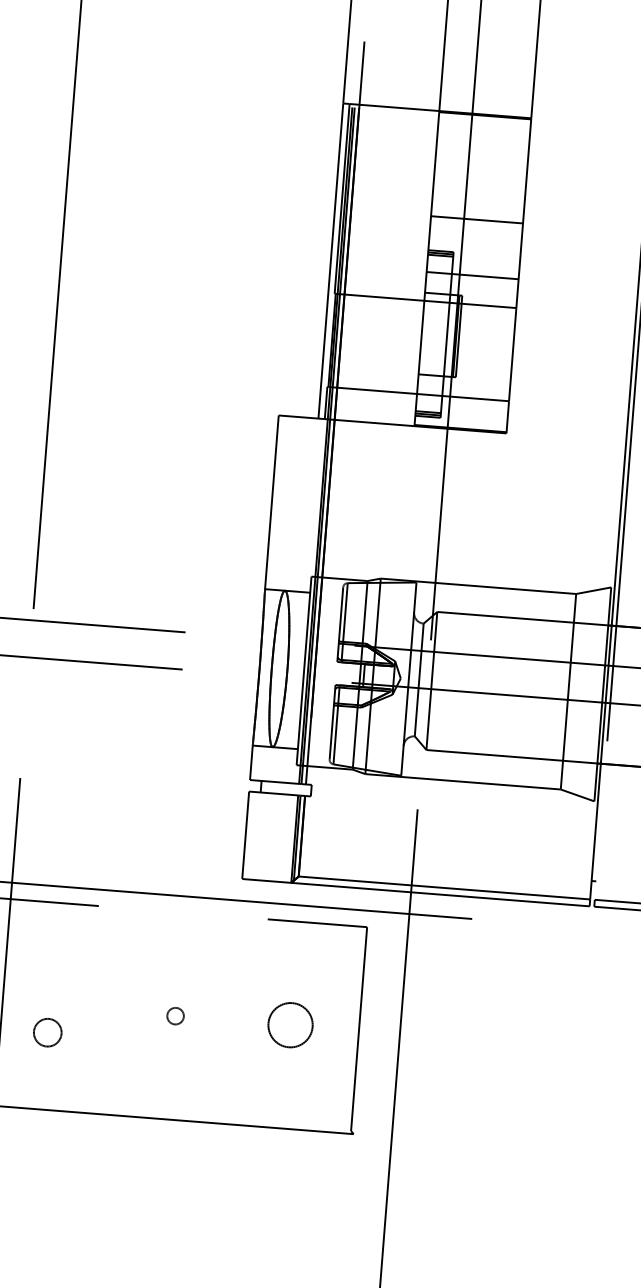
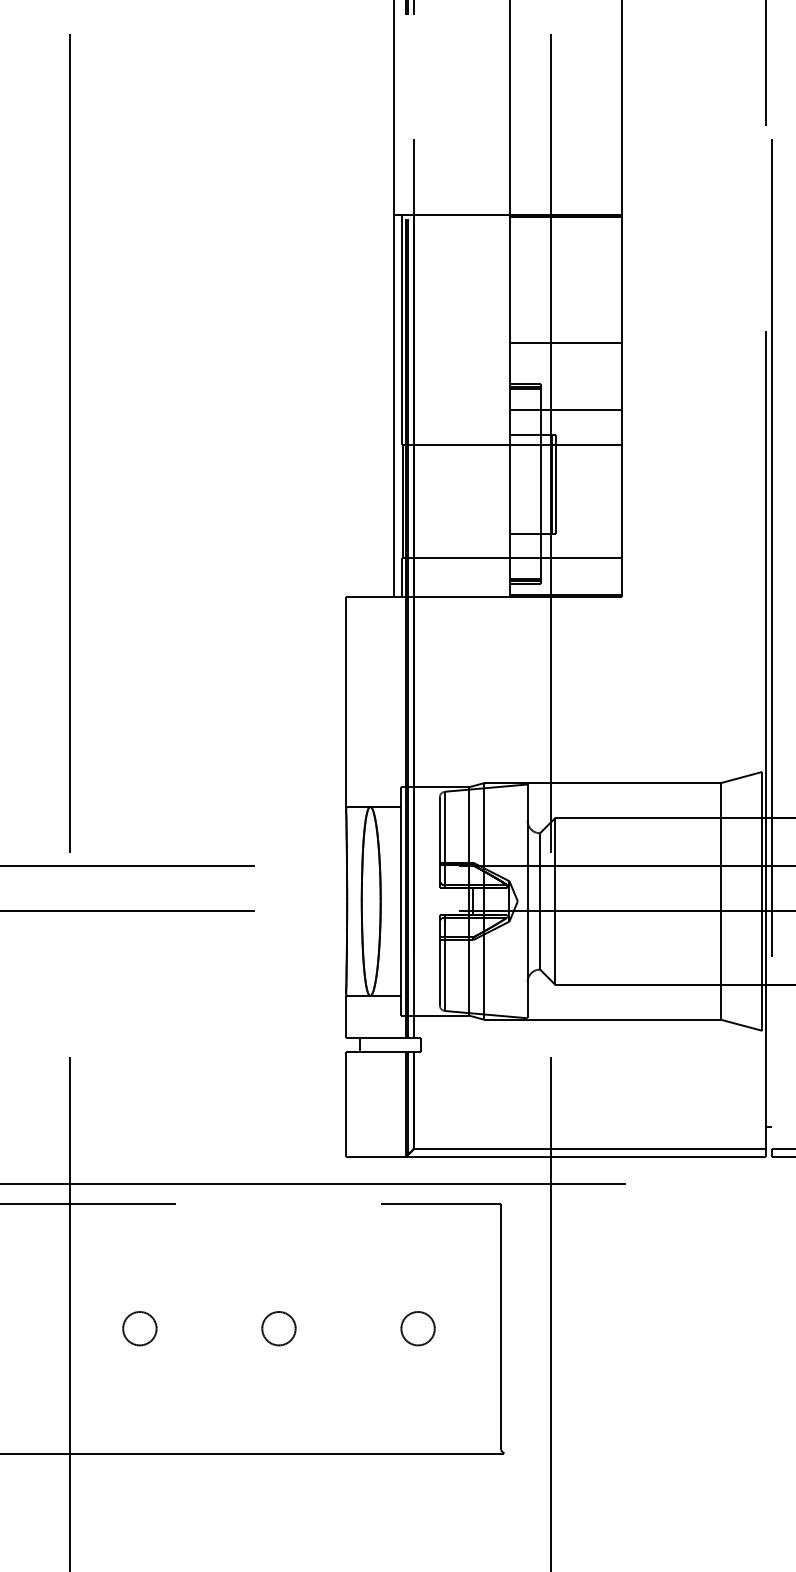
circle: (175, 1015) -> (278, 1328), size x1.67
circle: (290, 1025) -> (417, 1328), size x0.62
circle: (47, 1032) -> (139, 1328), moved

